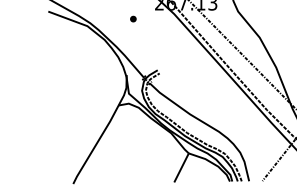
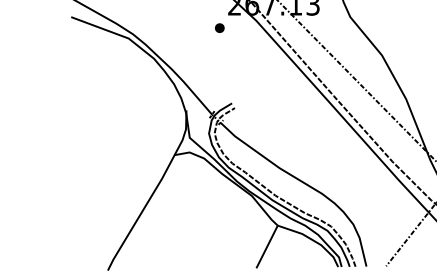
part: (133, 18) -> (219, 27), moved

